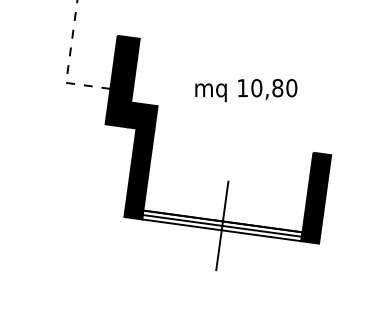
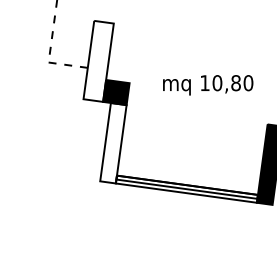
fill: (122, 81) -> (98, 61), removed
text: (246, 90) -> (208, 85), moved
fill: (139, 173) -> (113, 142), removed
line: (222, 225) -> (187, 188), removed

